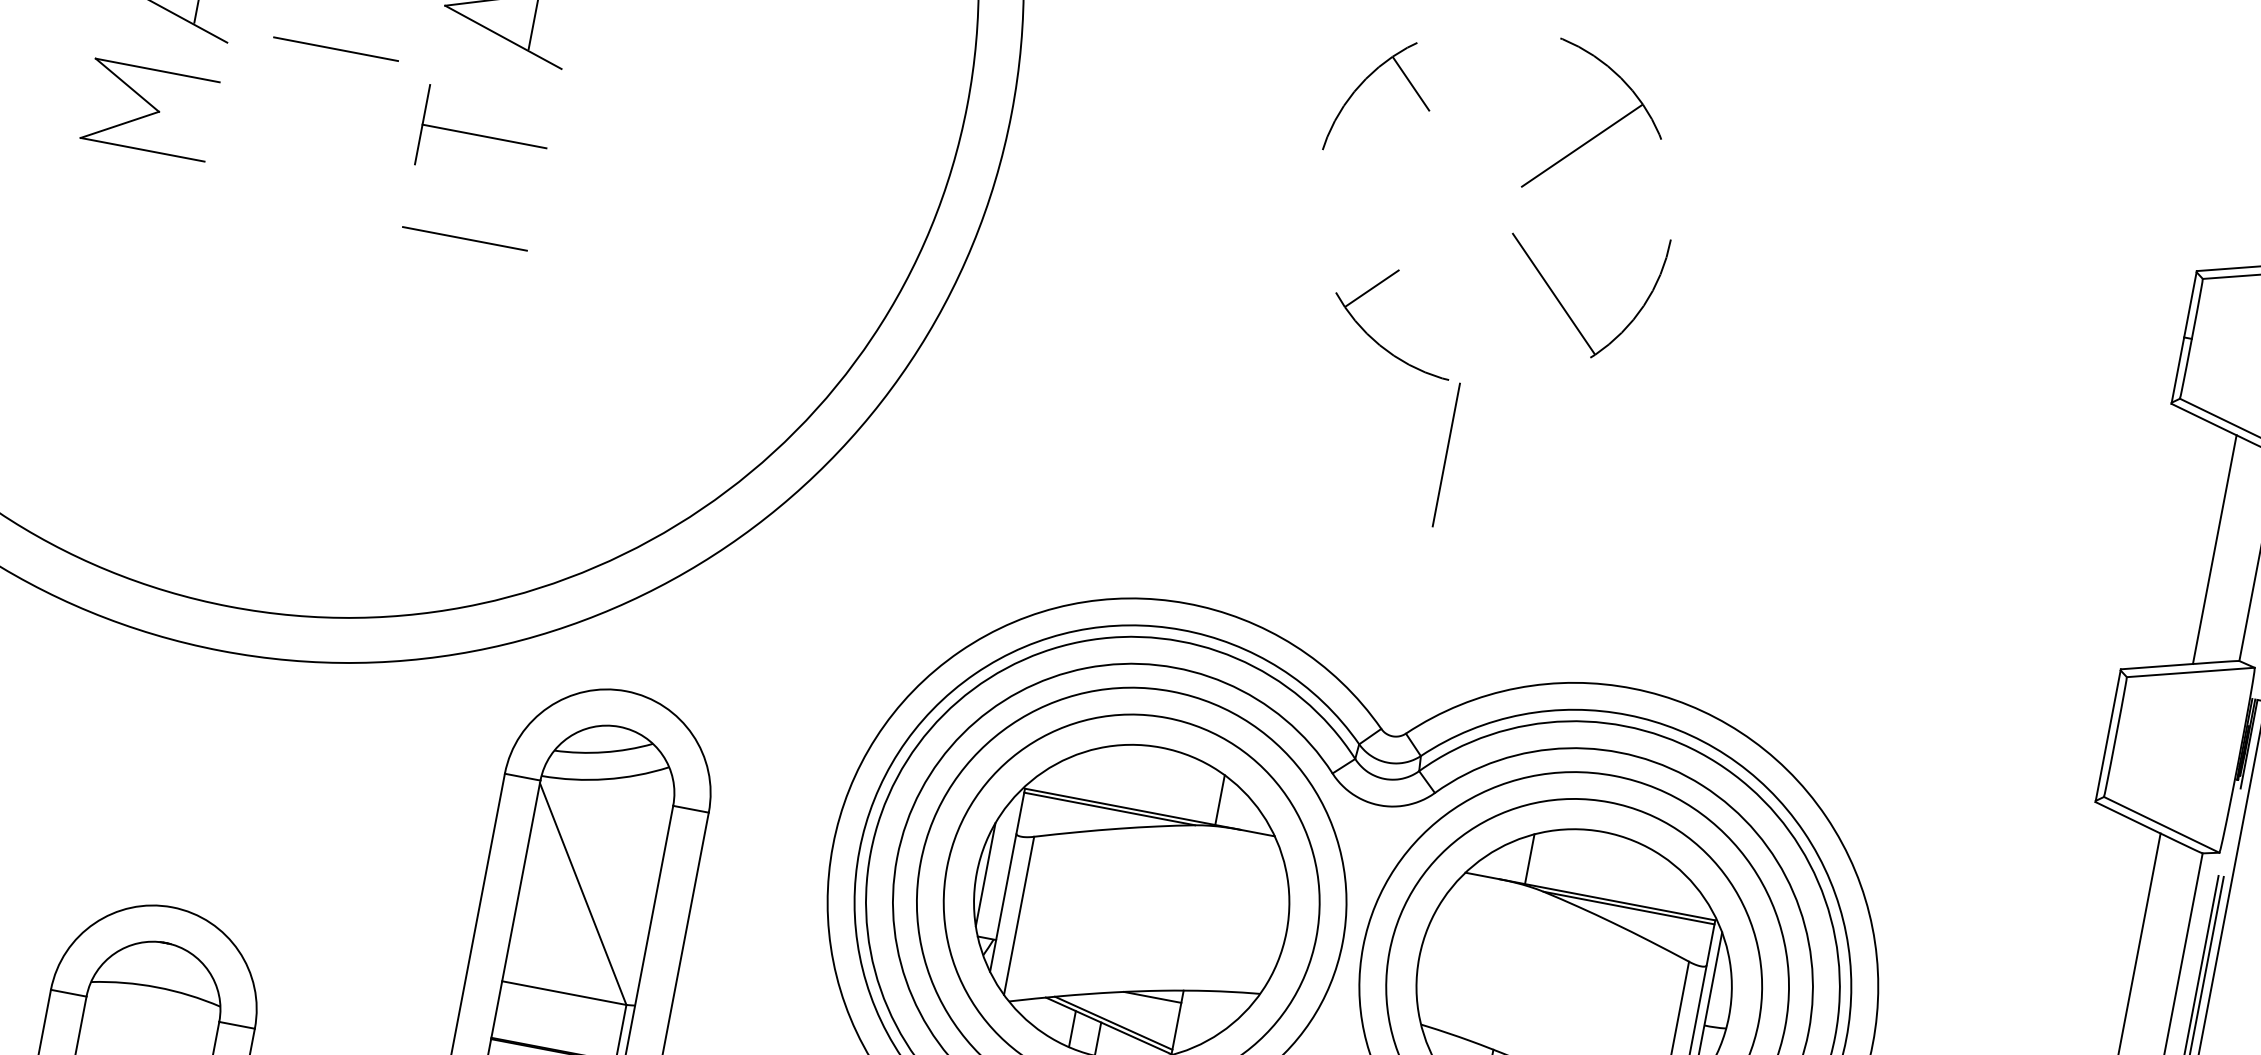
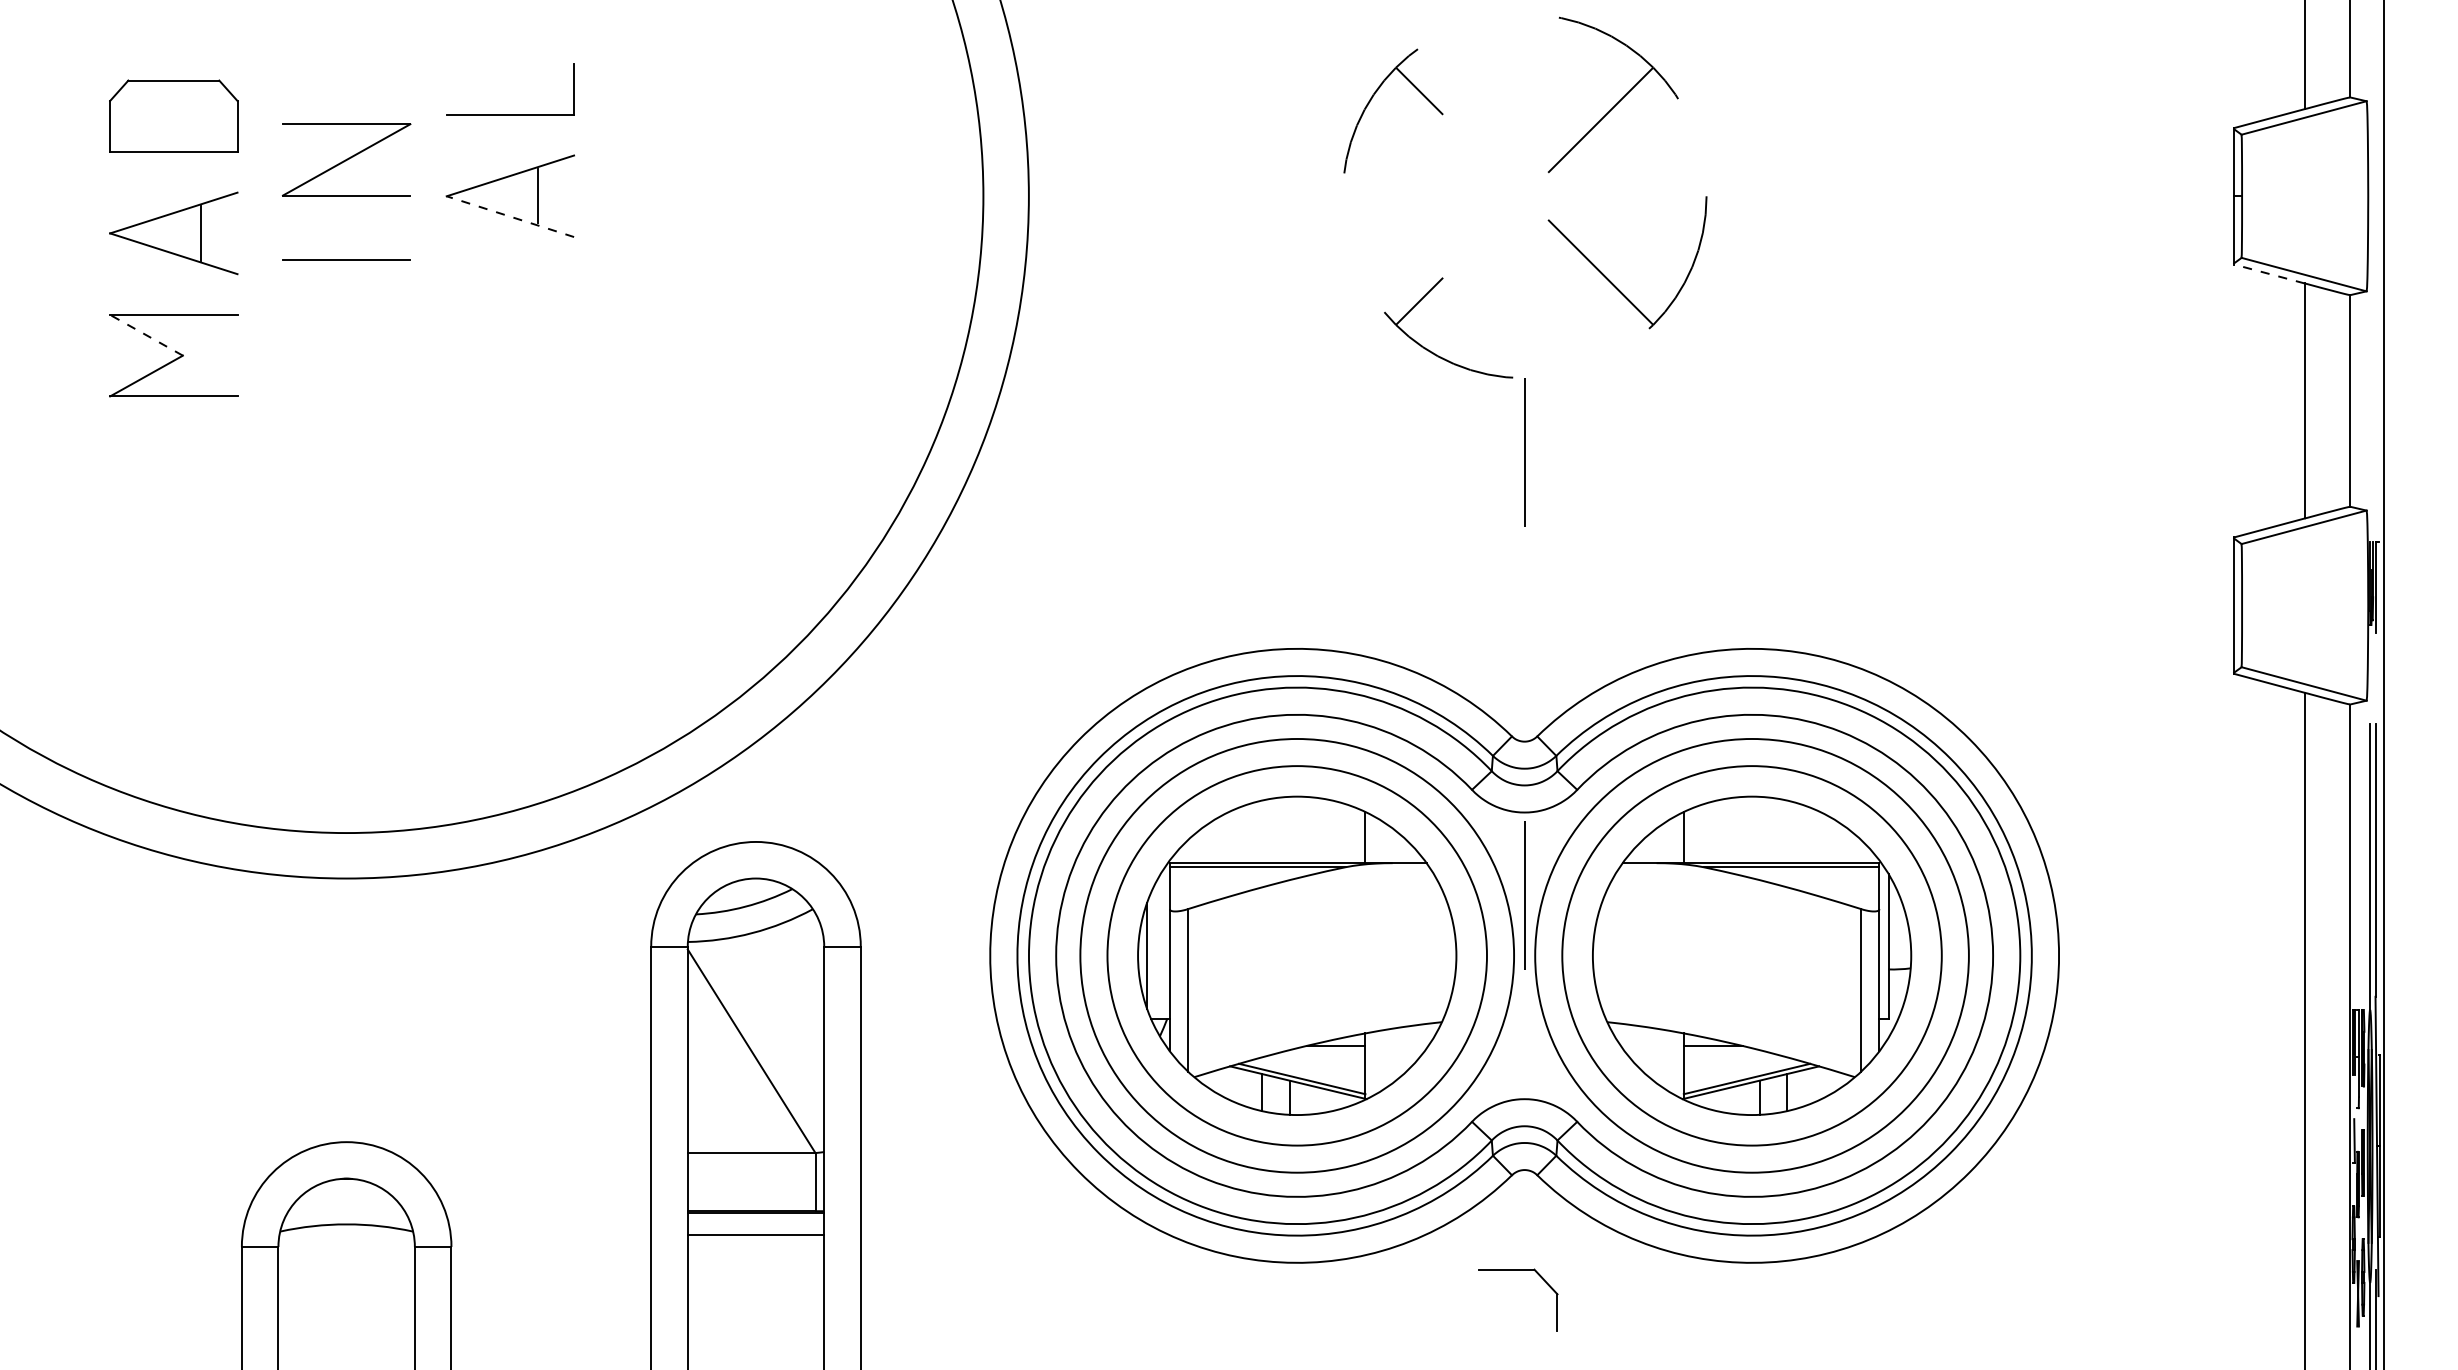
line: (503, 37) -> (510, 216), solid -> dashed
line: (127, 85) -> (146, 335), solid -> dashed
part: (484, 136) -> (510, 318), removed
line: (465, 238) -> (510, 423), removed
line: (2203, 418) -> (2268, 273), solid -> dashed
line: (1364, 885) -> (1524, 895), added

